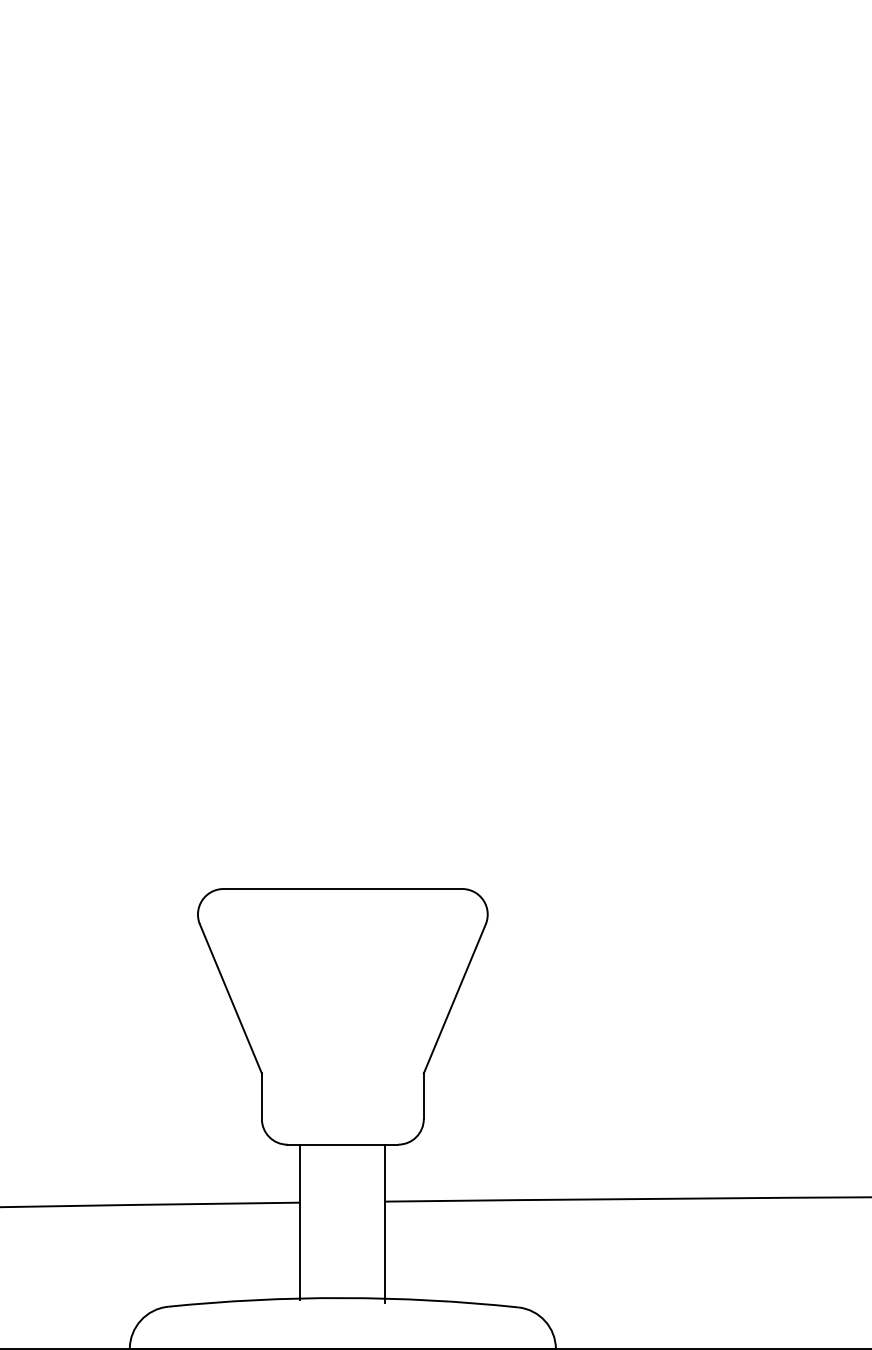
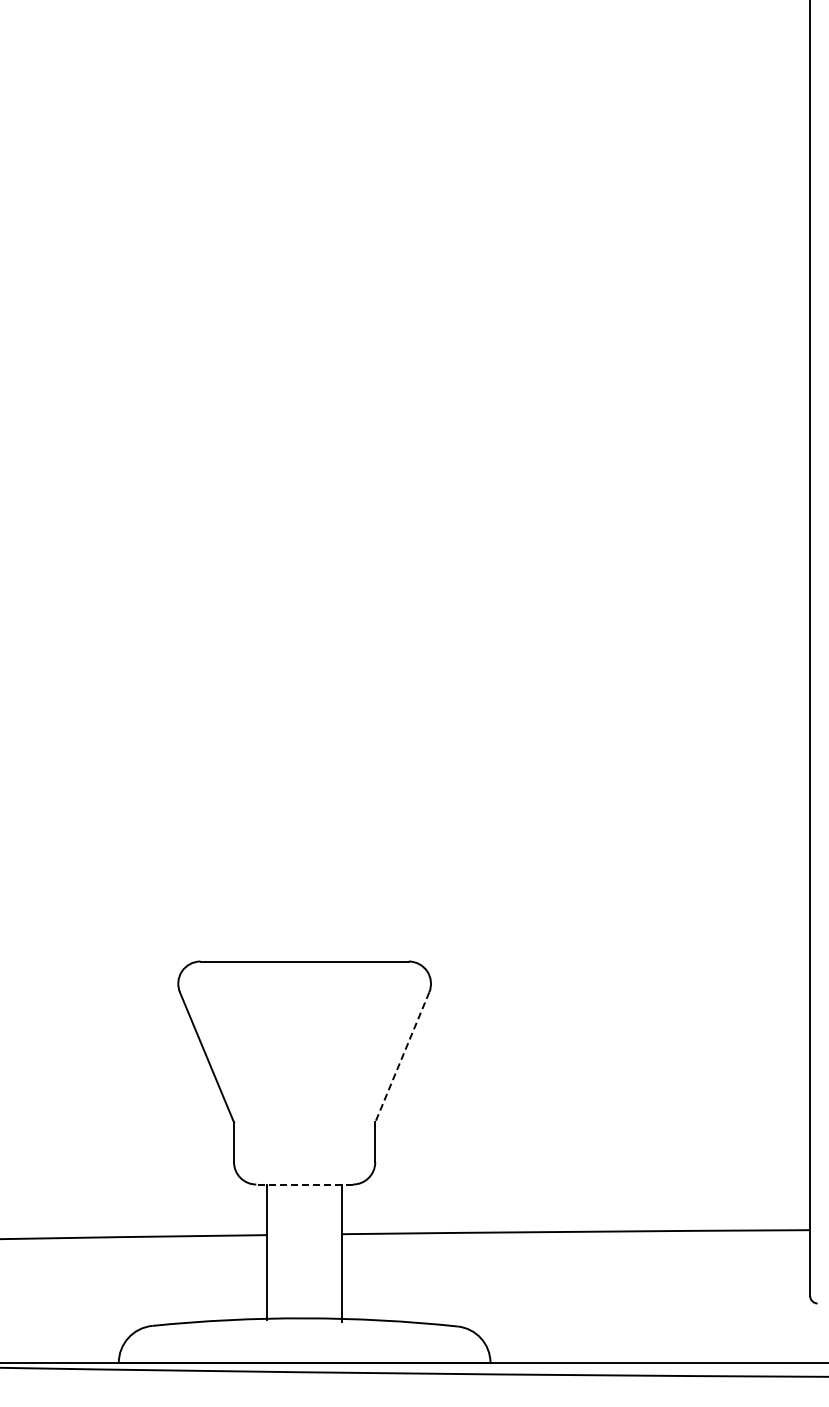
line: (455, 999) -> (402, 1057), solid -> dashed
line: (342, 1144) -> (304, 1184), solid -> dashed

